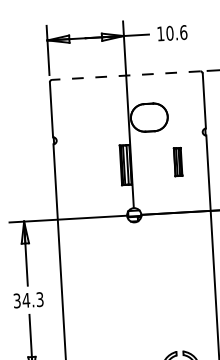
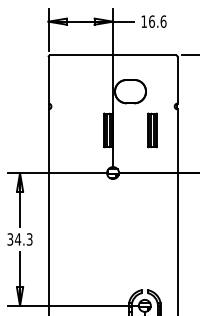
text: (169, 33) -> (151, 21), 10.6 -> 16.6
line: (126, 76) -> (113, 55), dashed -> solid
part: (178, 162) -> (152, 130), size x1.43

